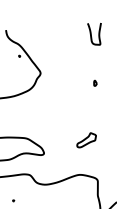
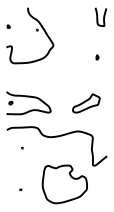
part: (86, 140) -> (86, 103), size x1.67

